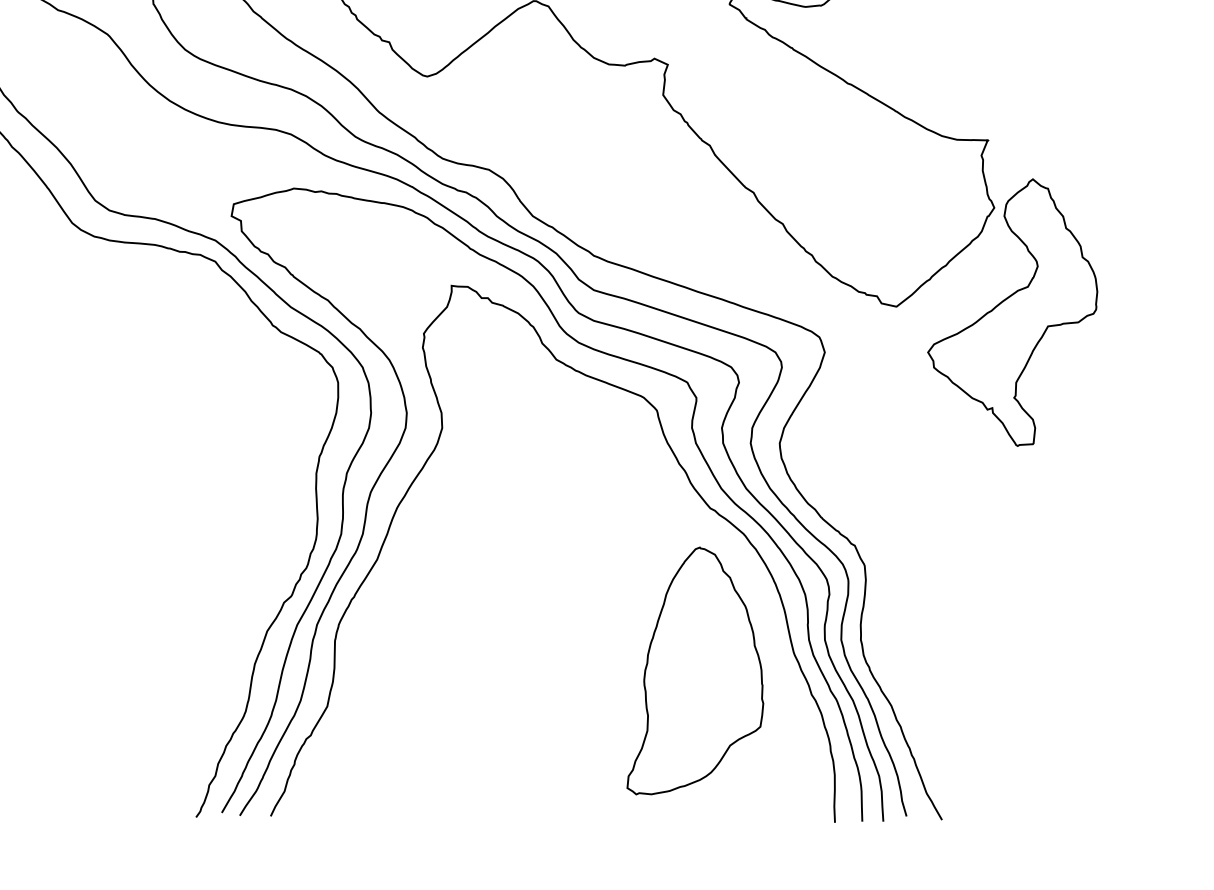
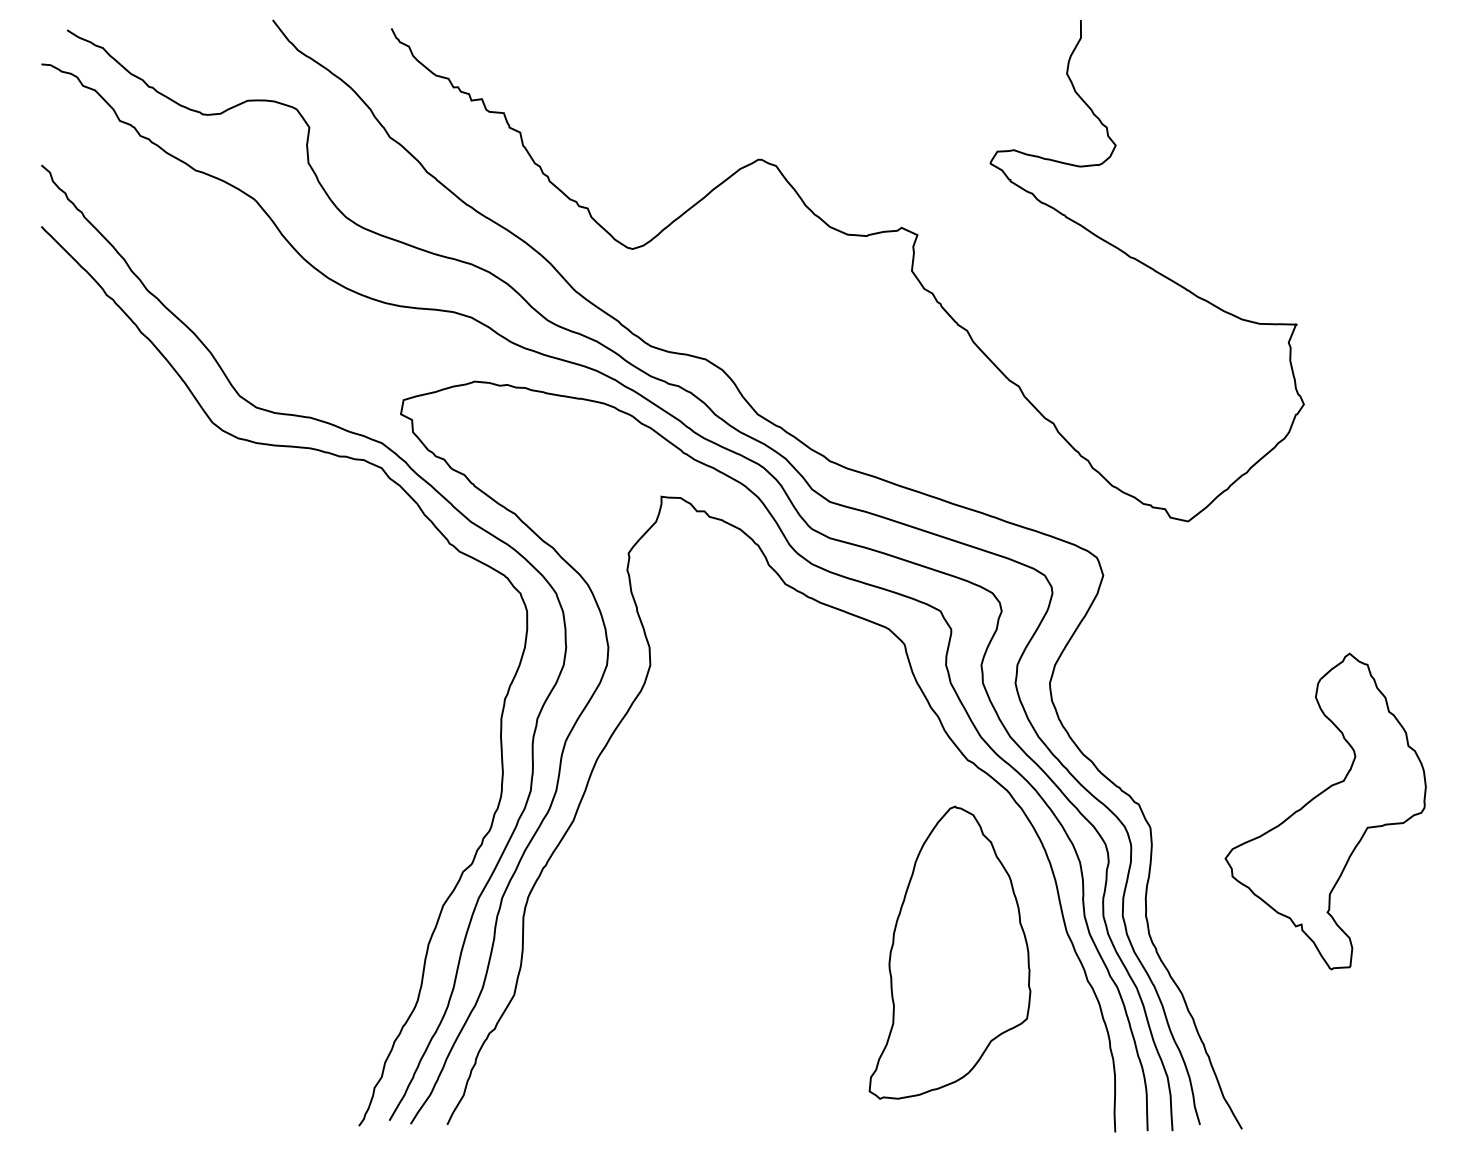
part: (1012, 312) -> (1325, 811), moved

